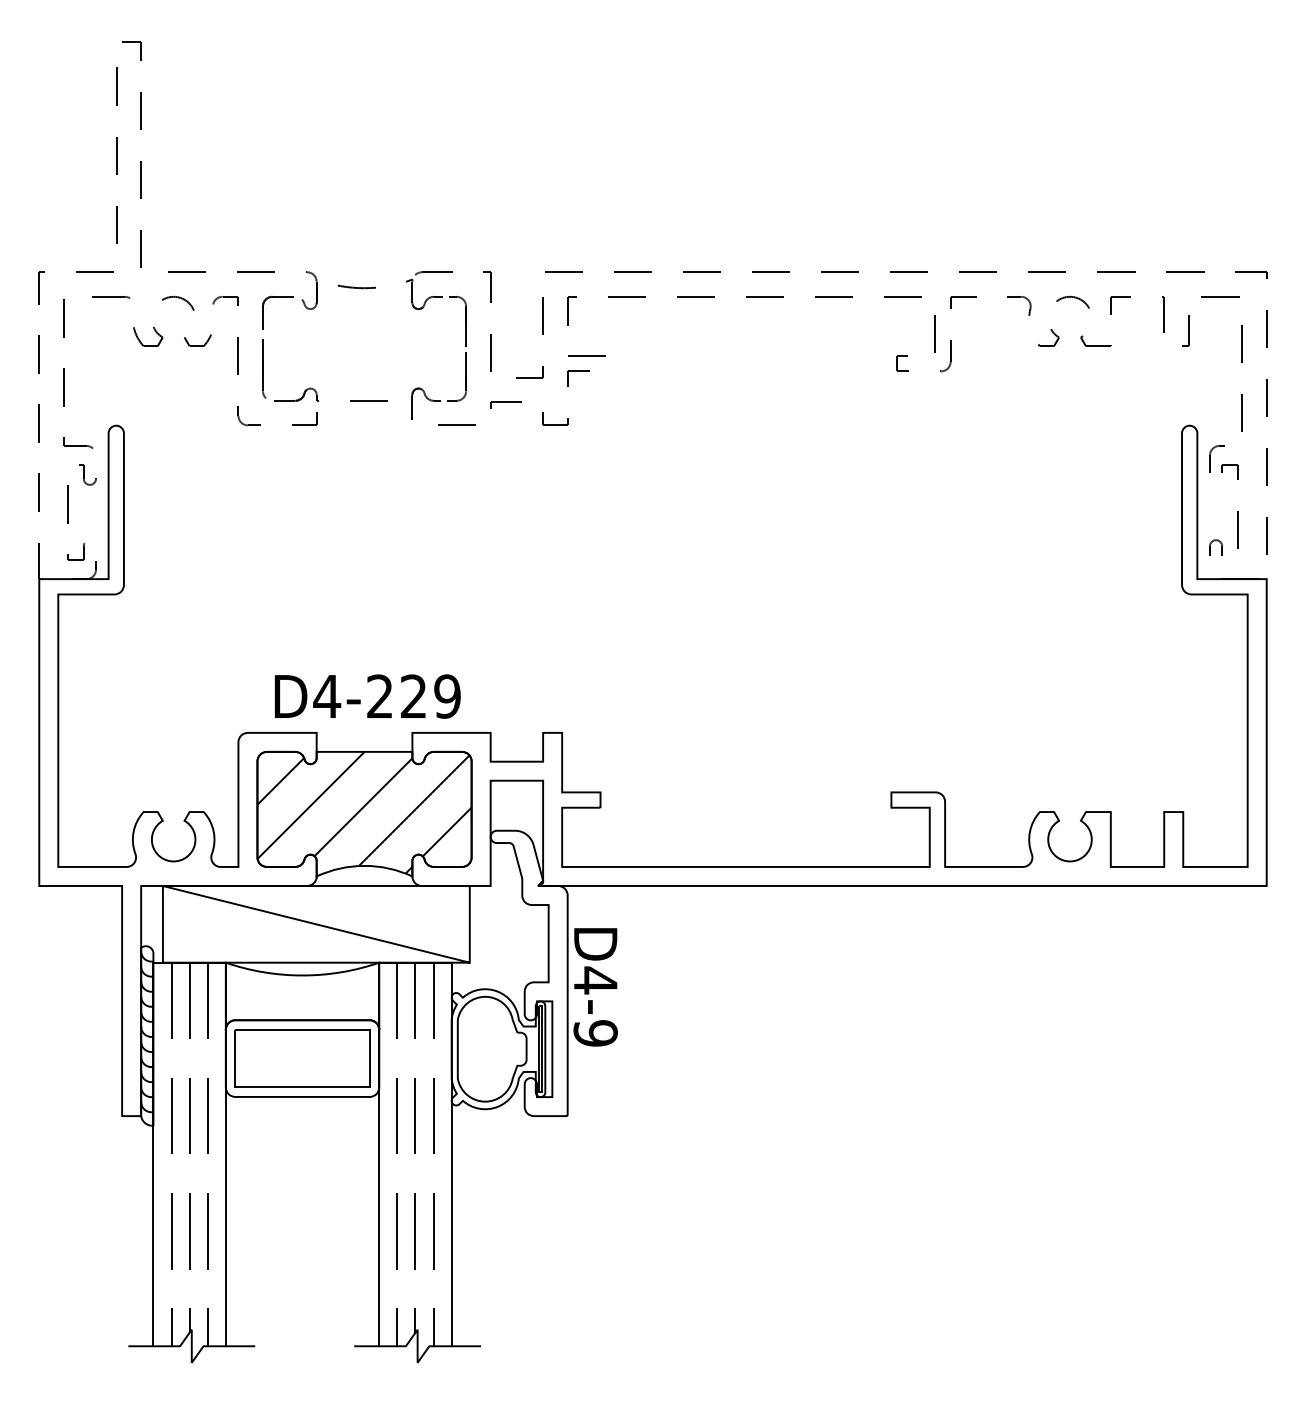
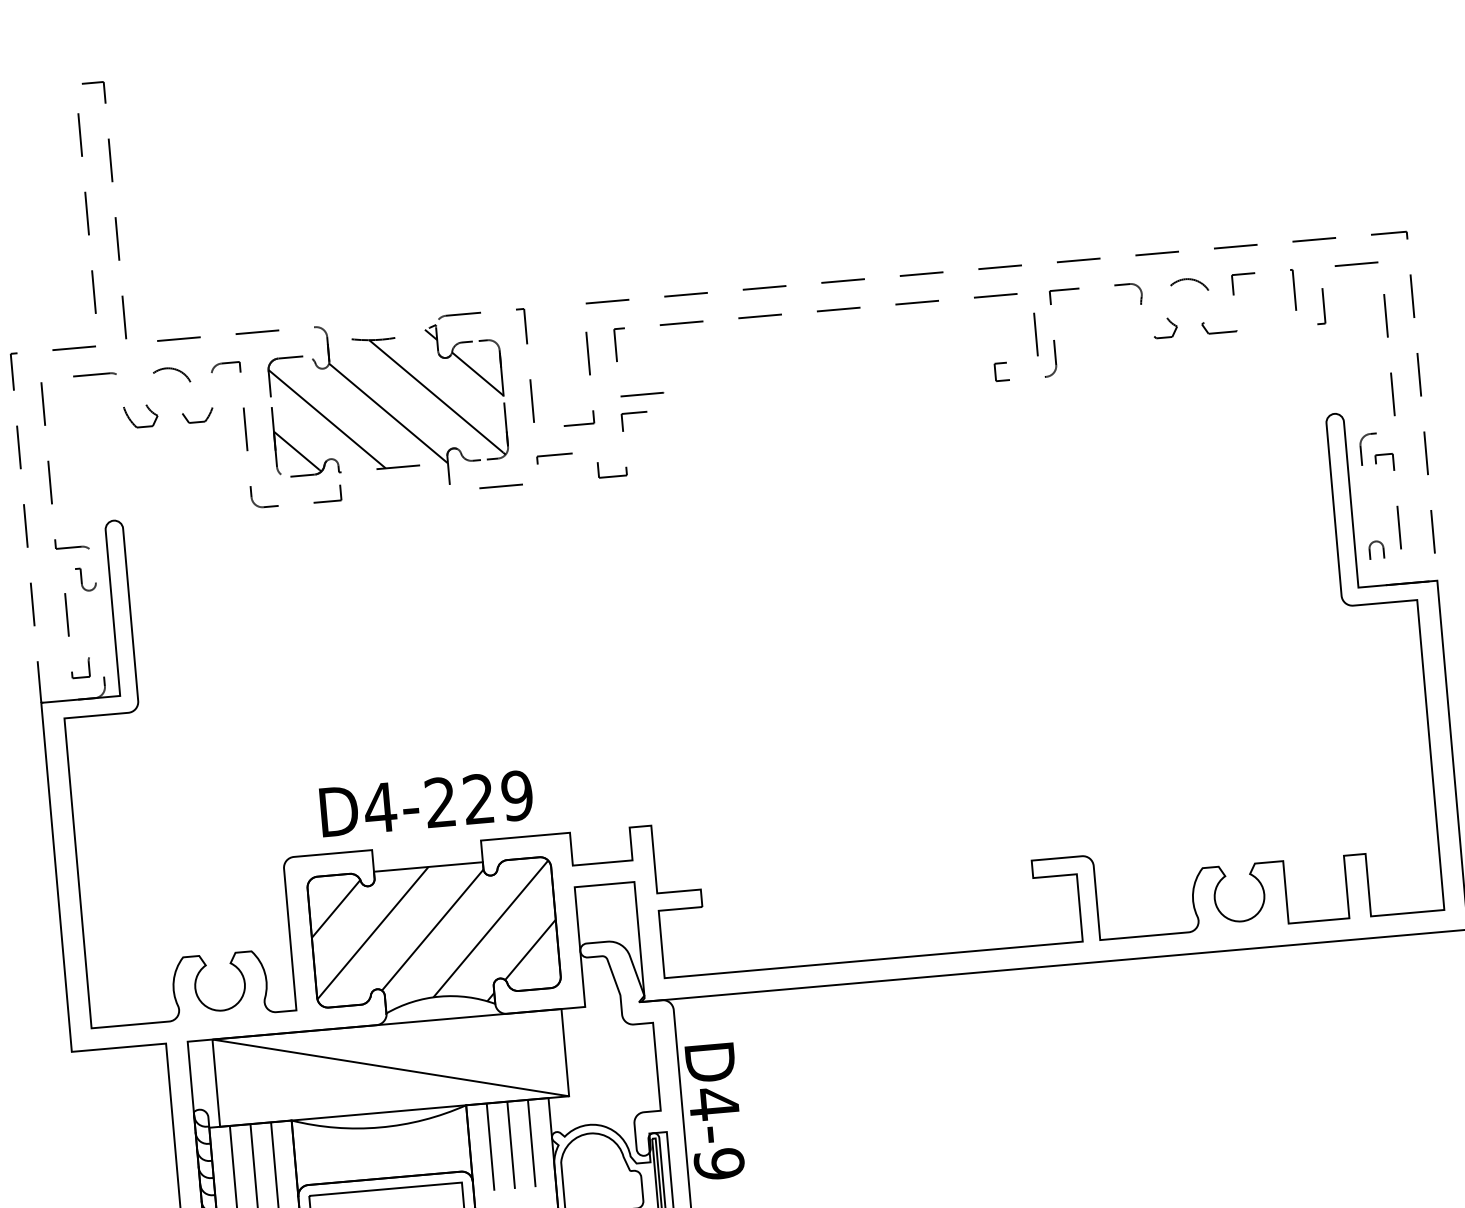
hatch: (364, 341) -> (387, 400), added

